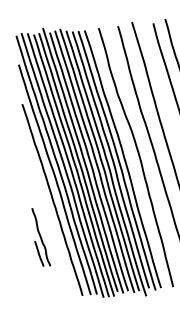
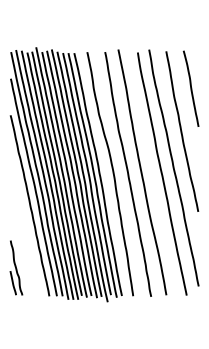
part: (41, 236) -> (16, 267), moved

